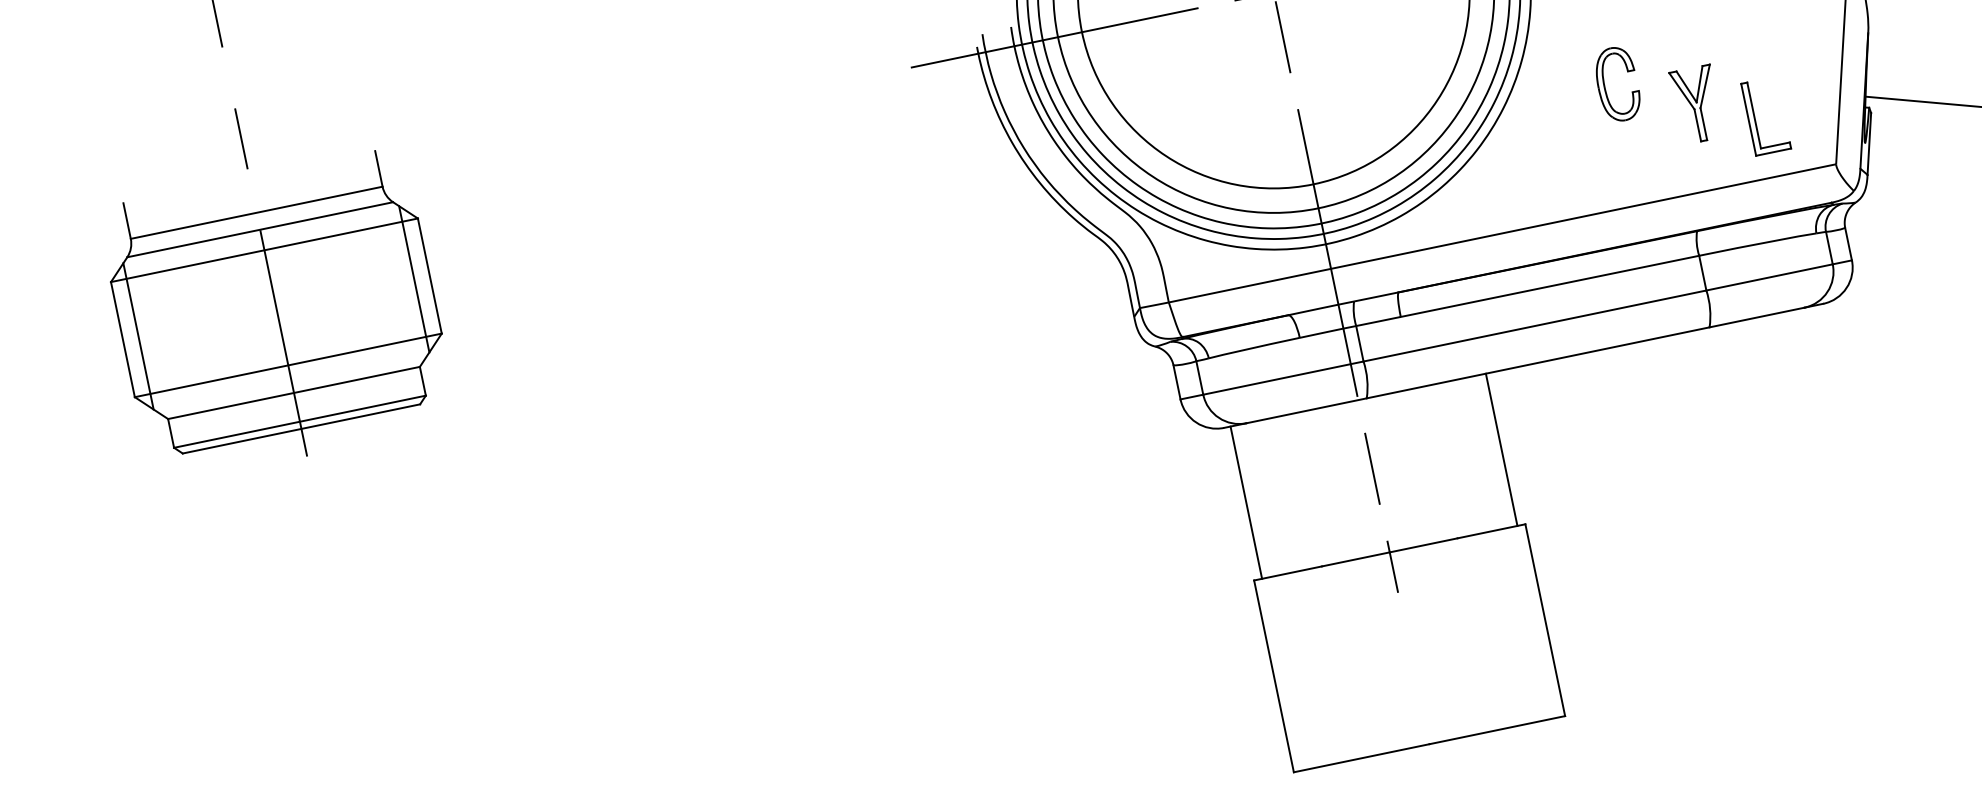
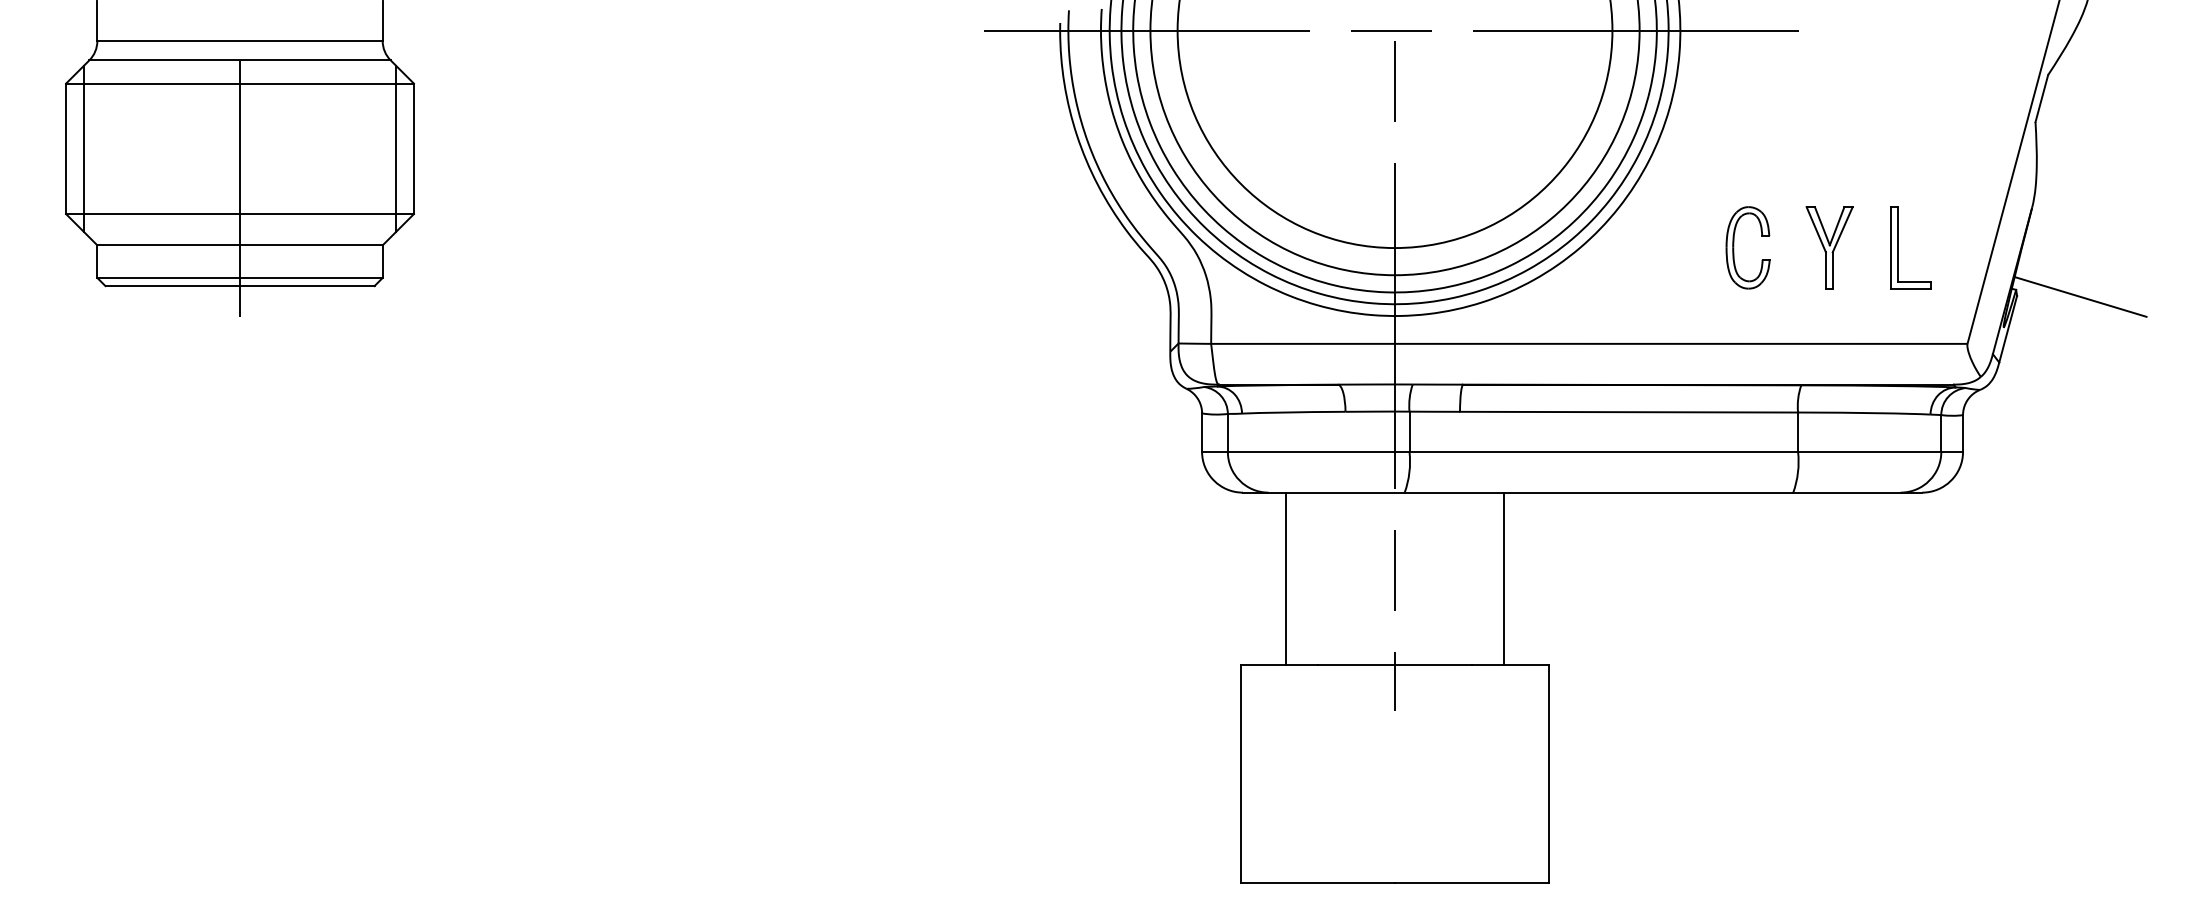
part: (1605, 86) -> (1734, 247), moved
part: (1754, 118) -> (1898, 247), moved
line: (1501, 449) -> (1503, 578), moved
line: (1246, 502) -> (1286, 578), moved

